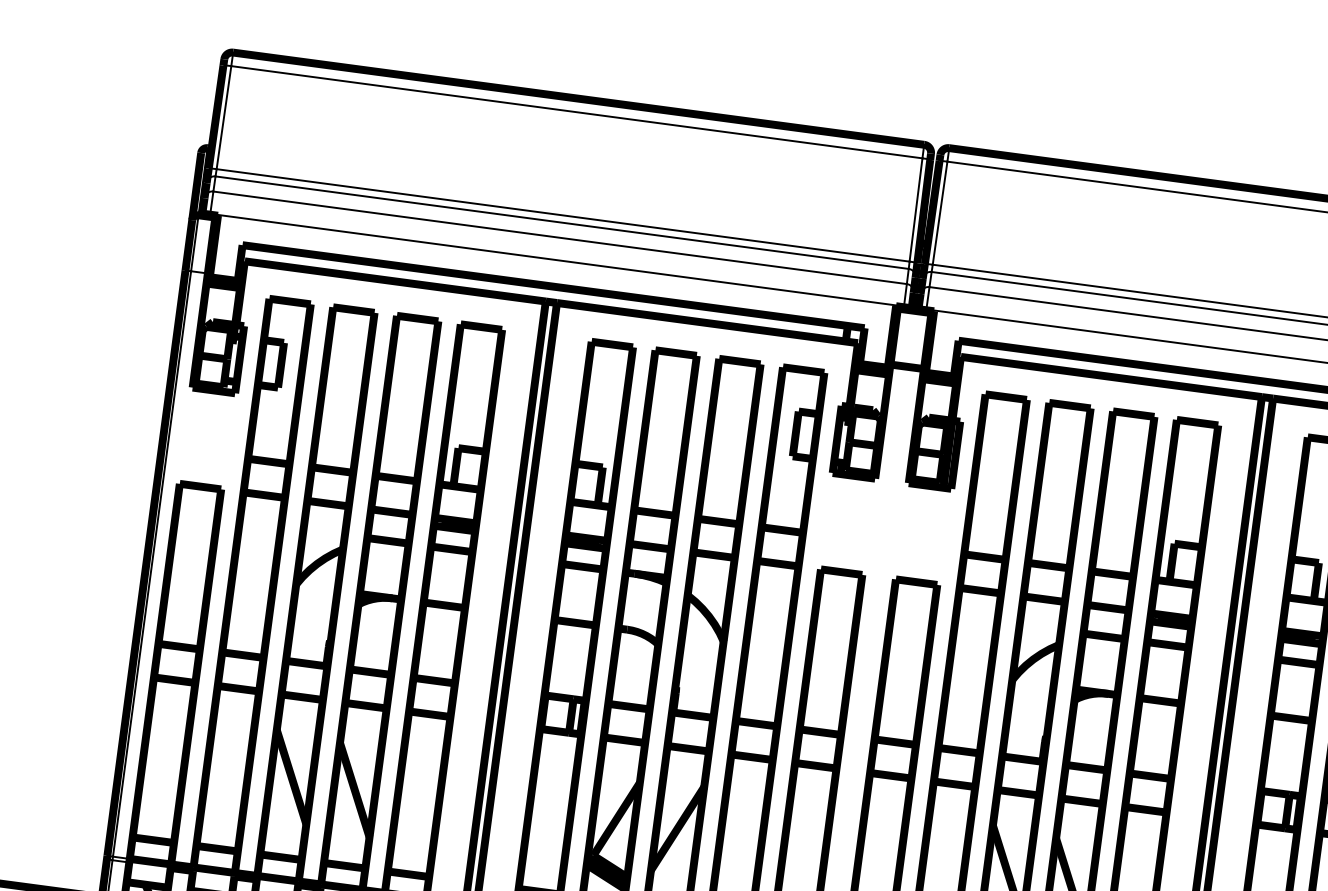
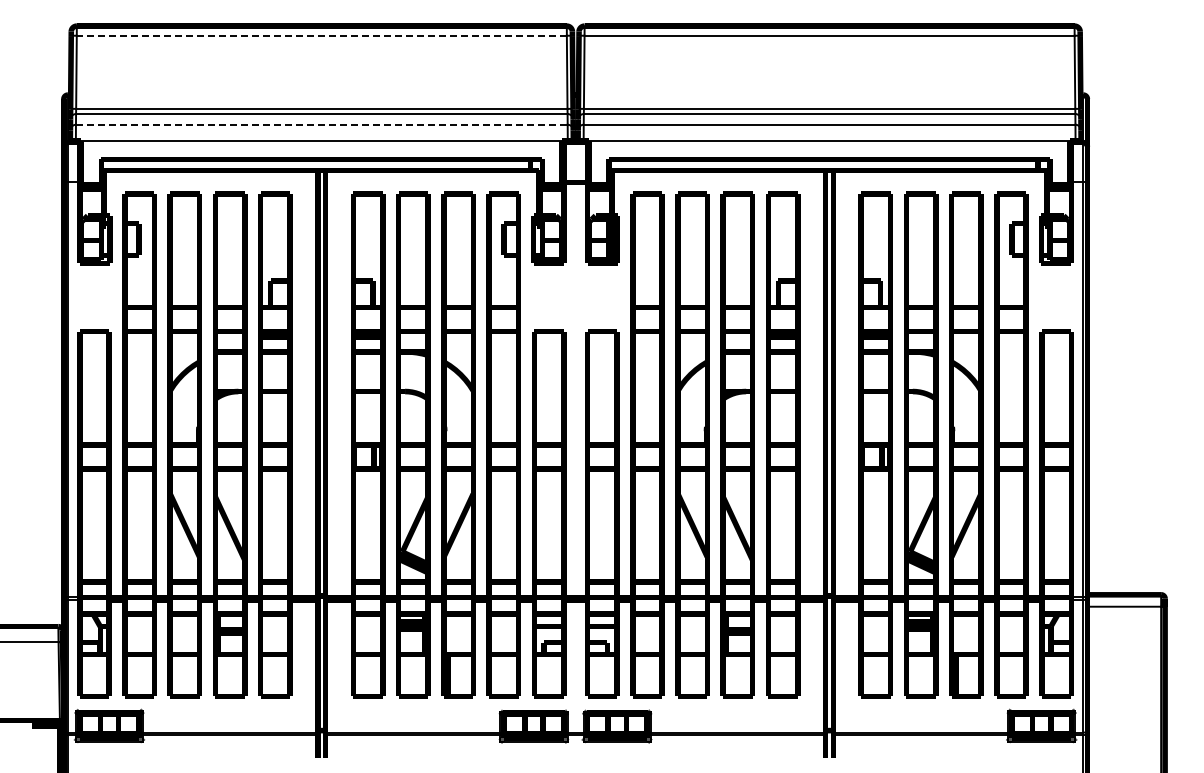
line: (576, 111) -> (321, 35), solid -> dashed
line: (559, 237) -> (321, 124), solid -> dashed

